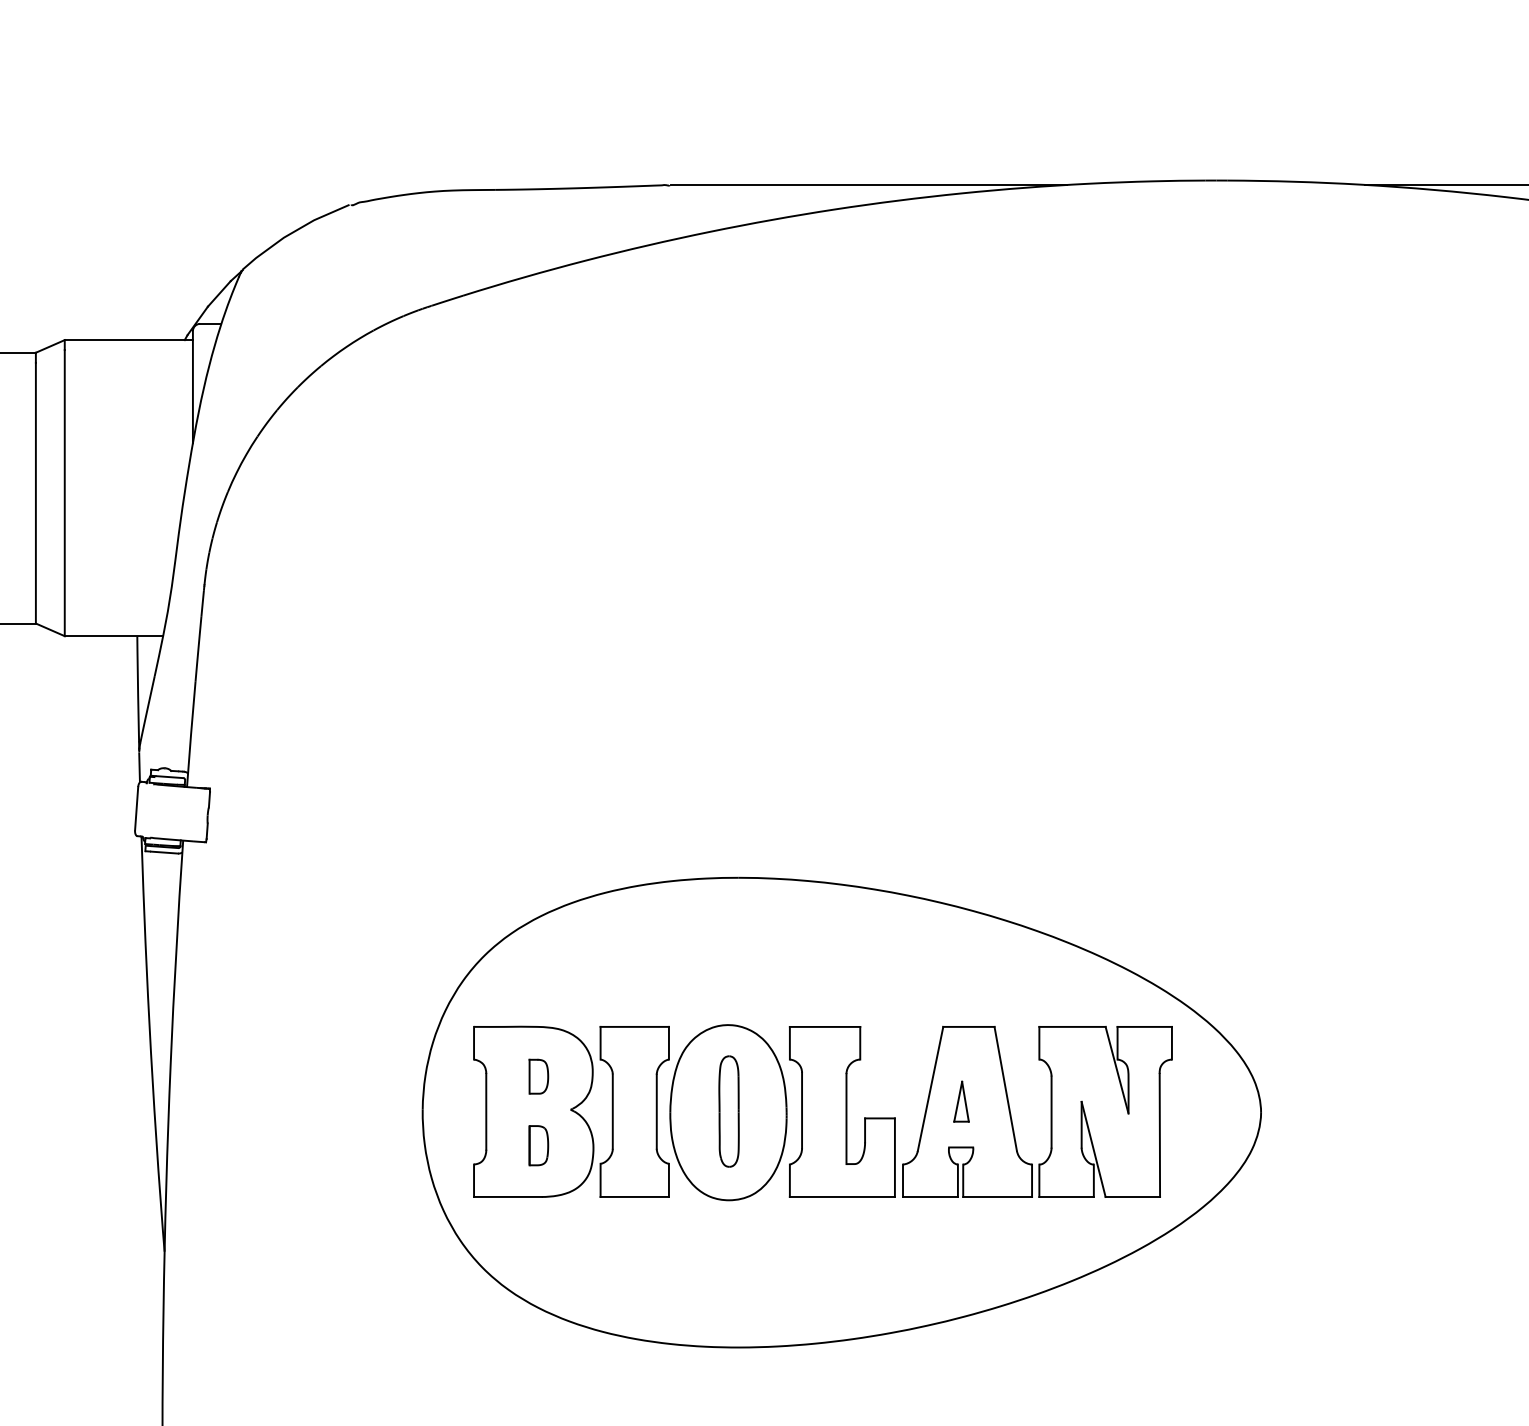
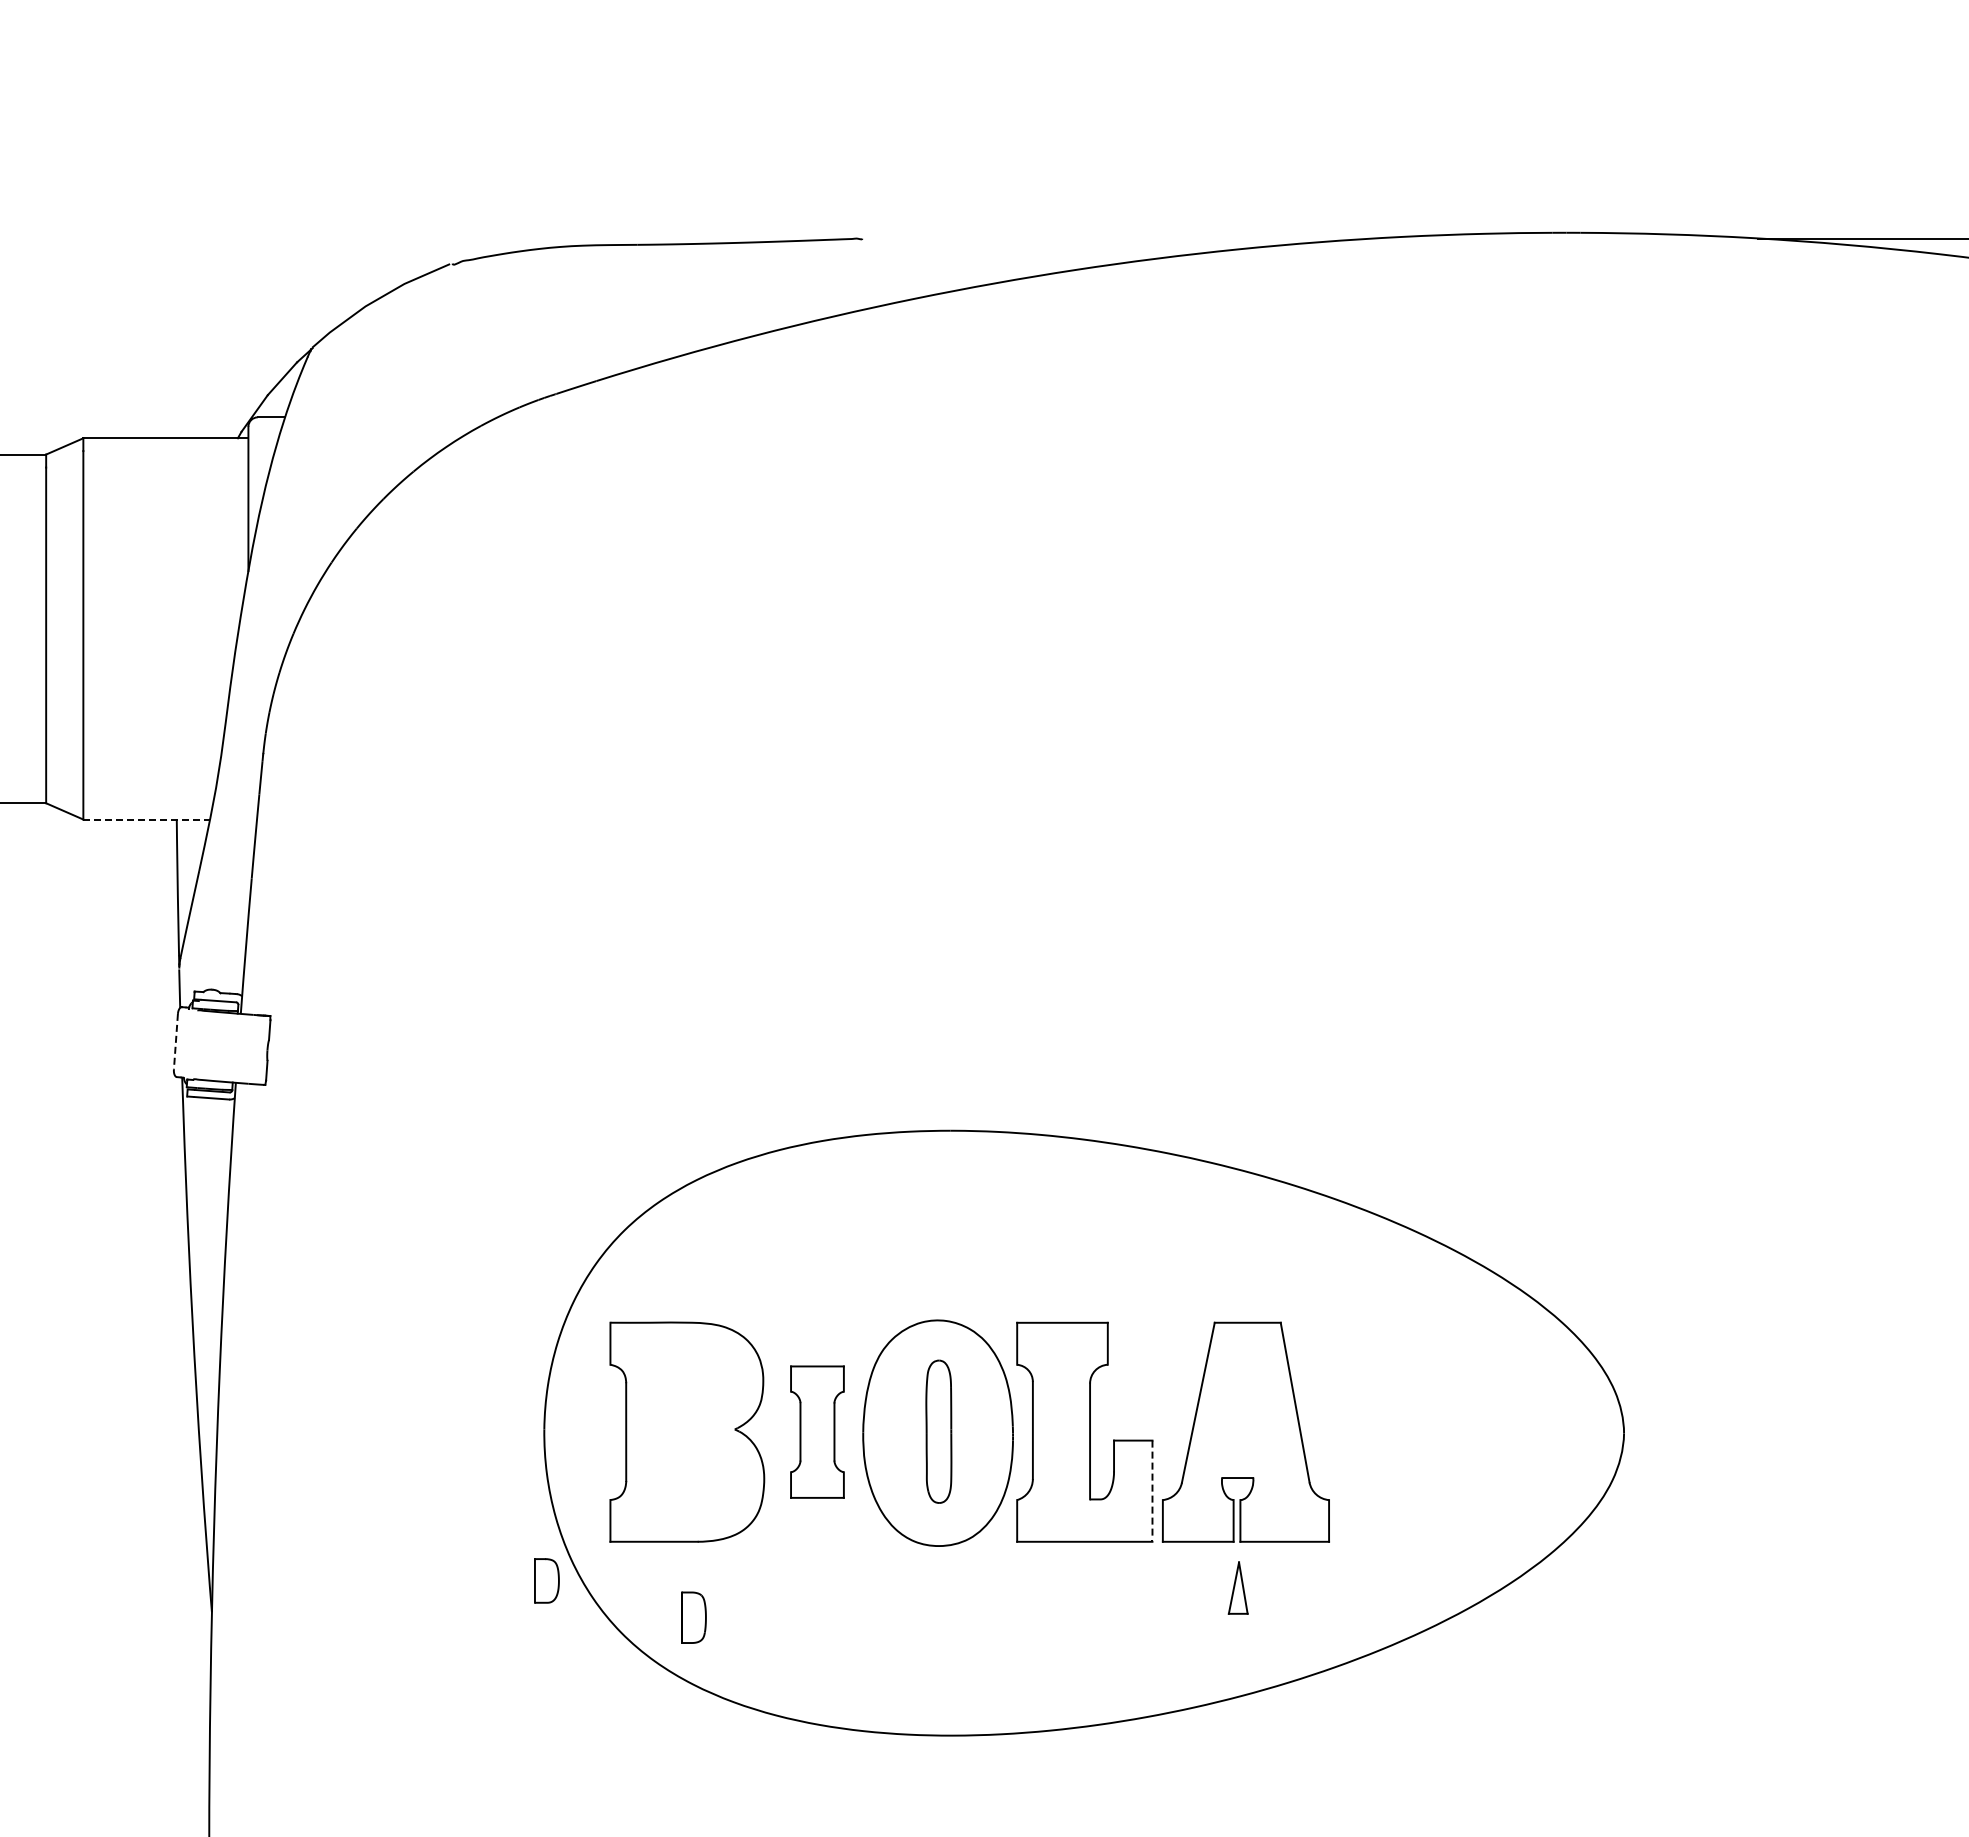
line: (868, 184) -> (1118, 238), removed
line: (114, 636) -> (147, 819), solid -> dashed
line: (136, 808) -> (175, 1041), solid -> dashed
part: (538, 1076) -> (546, 1580), moved
part: (960, 1101) -> (1237, 1587), moved
part: (634, 1111) -> (817, 1431), size x0.6
part: (1105, 1111) -> (1423, 1431), removed
part: (538, 1145) -> (693, 1617), moved
line: (894, 1157) -> (1152, 1491), solid -> dashed

